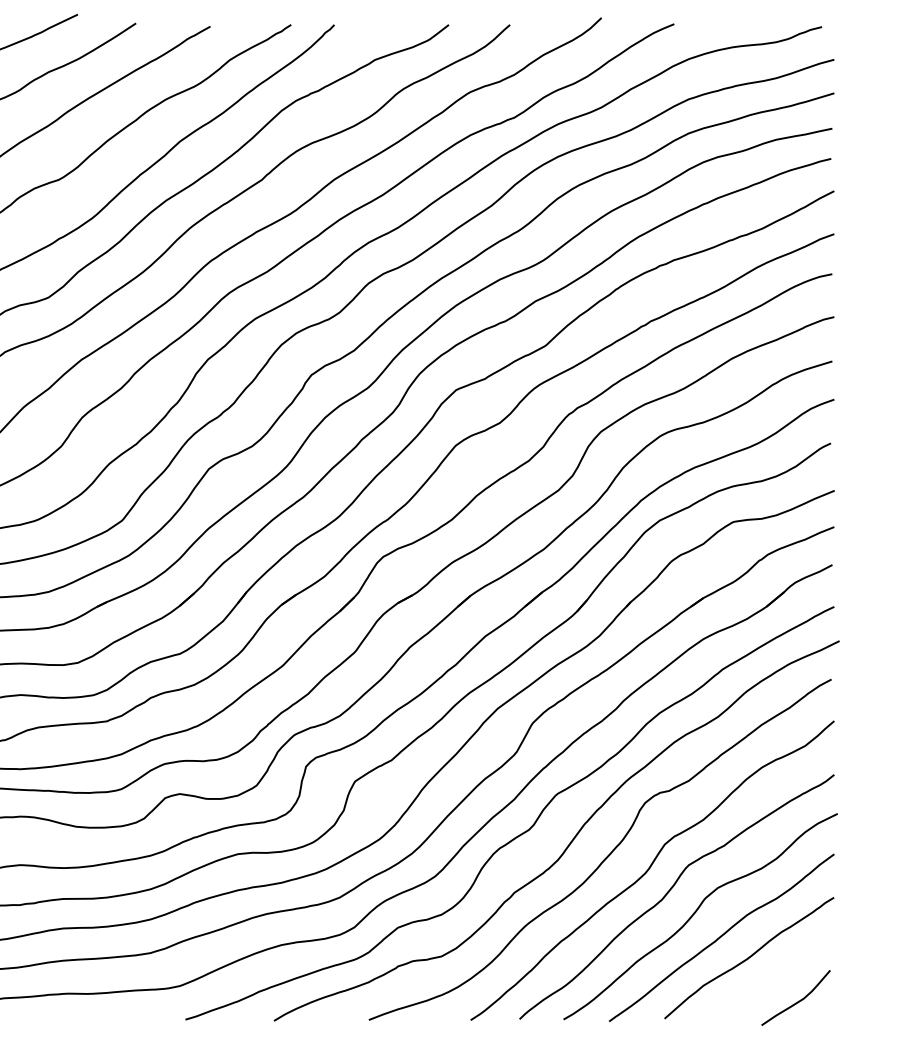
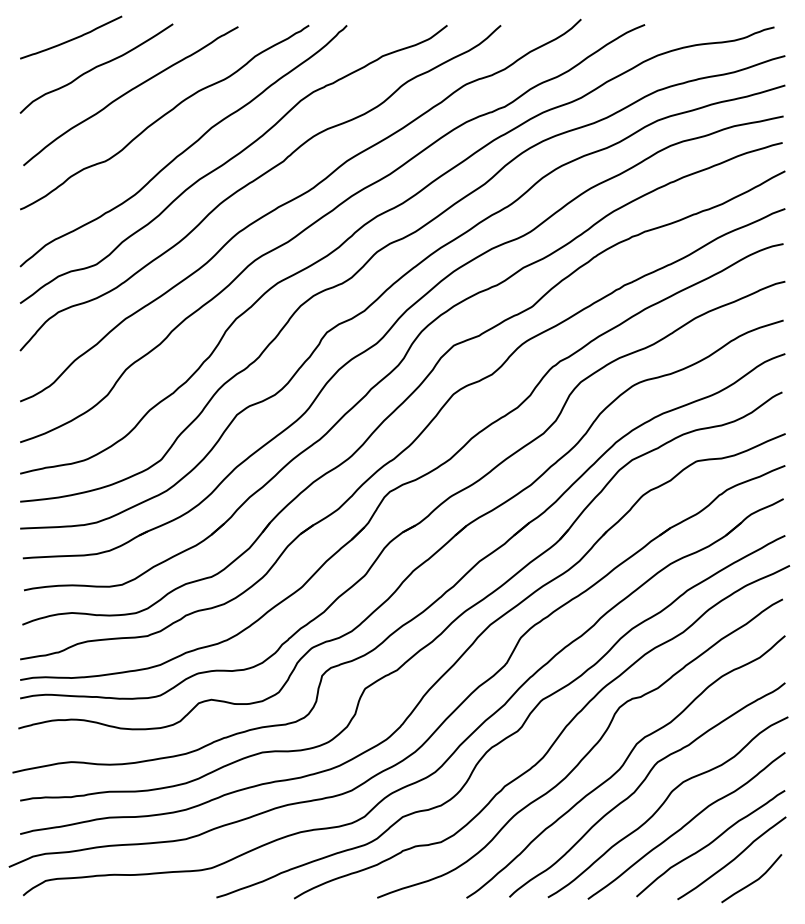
curve: (774, 976) -> (732, 859), added

